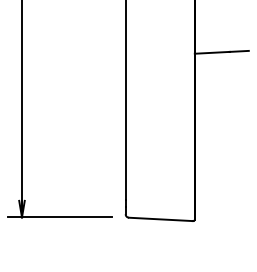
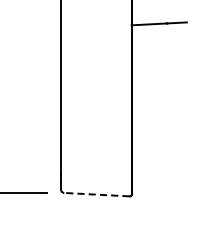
line: (160, 219) -> (96, 194), solid -> dashed

